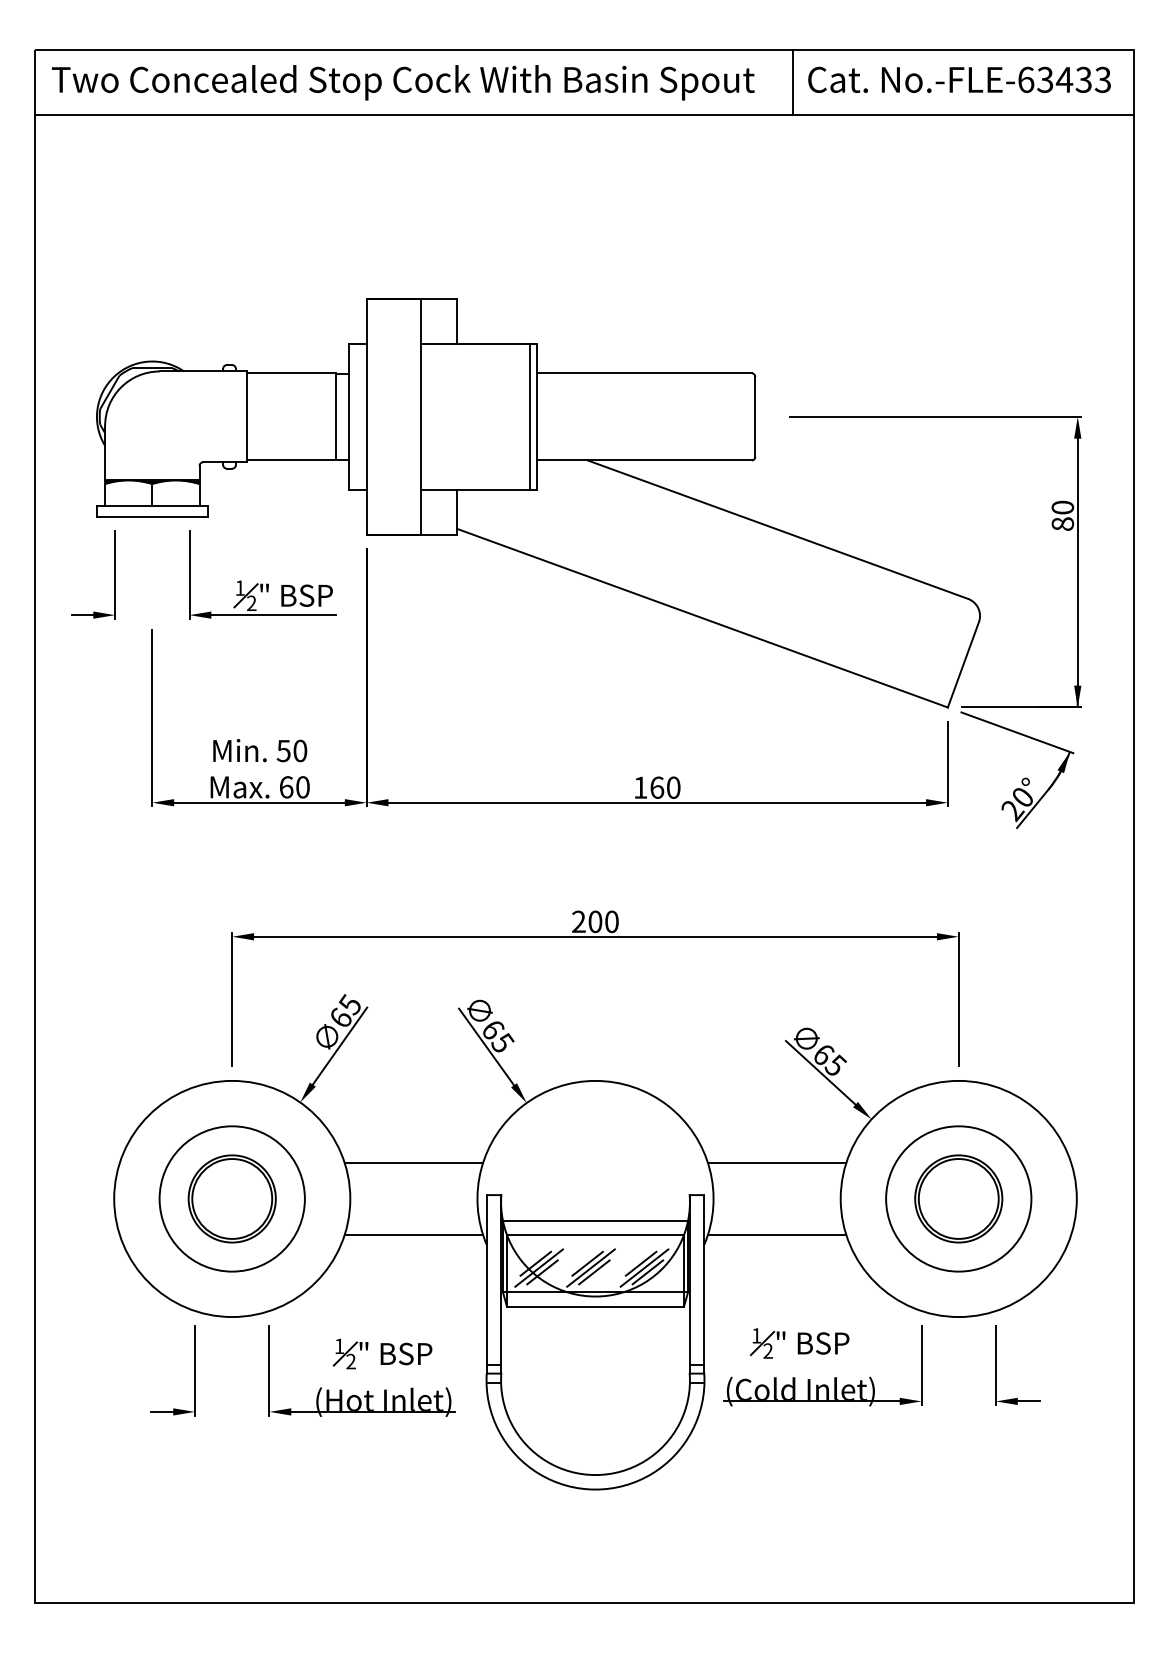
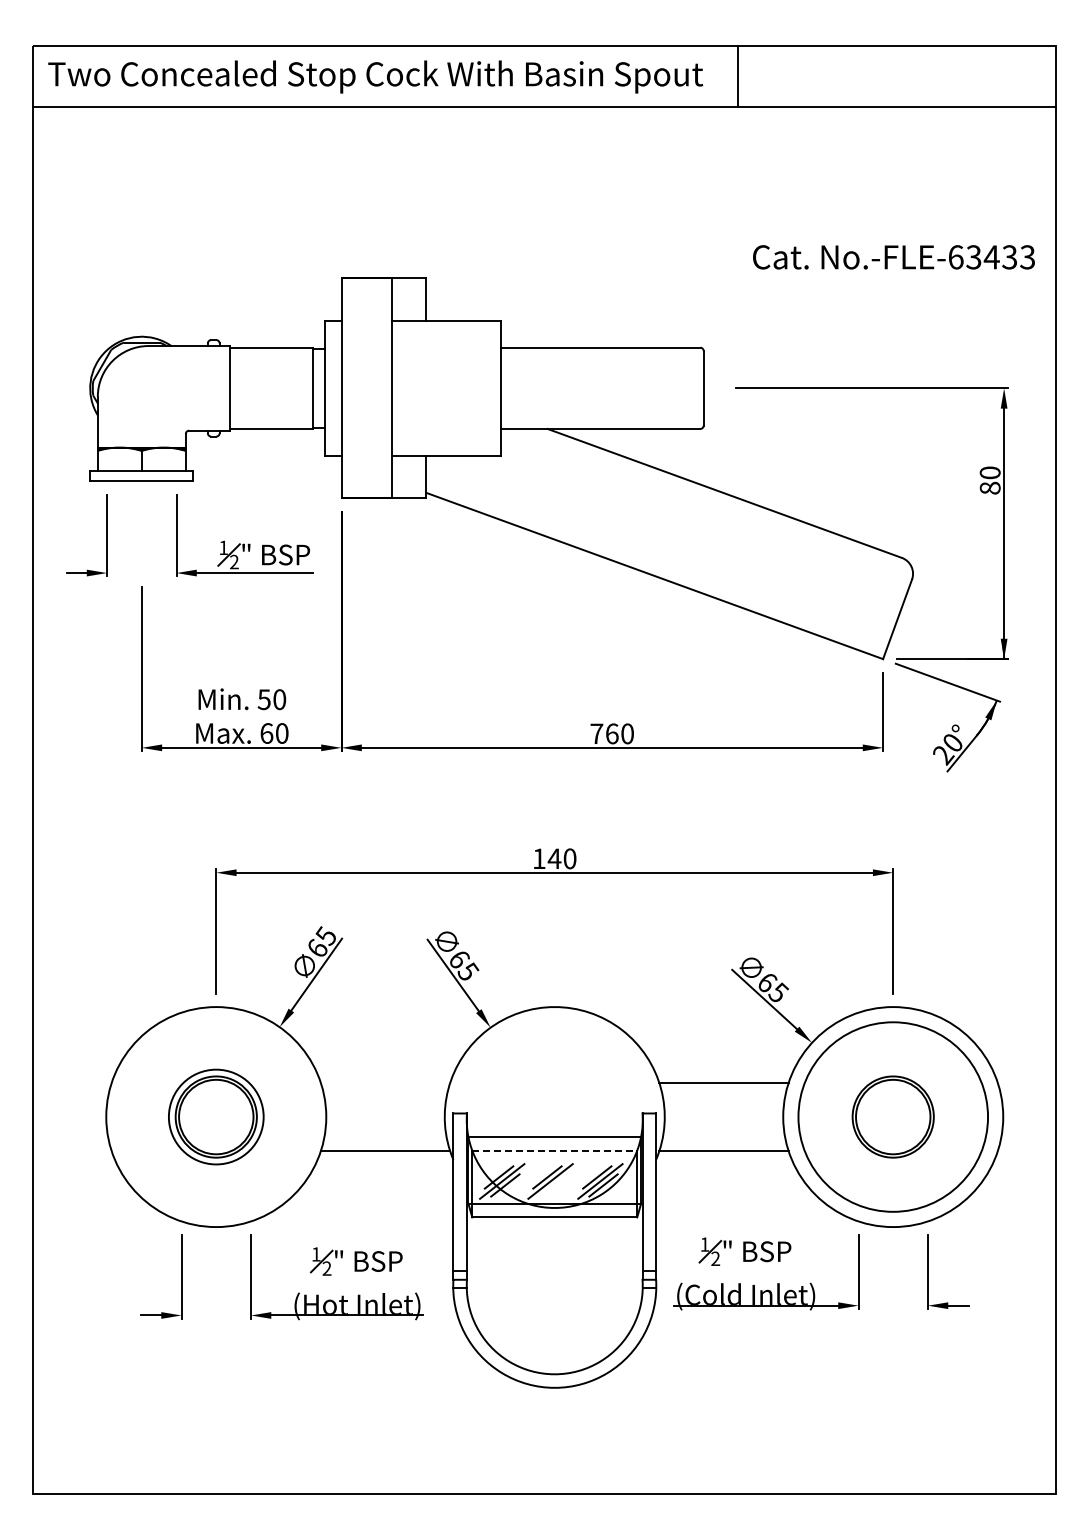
text: (959, 80) -> (893, 257), moved
line: (529, 417) -> (493, 388), removed
text: (640, 787) -> (596, 733), 160 -> 760
text: (587, 921) -> (547, 858), 200 -> 140
line: (413, 1162) -> (385, 1083), removed
circle: (231, 1198) -> (215, 1116), size x0.7
circle: (957, 1198) -> (892, 1116), size x1.4
line: (596, 1234) -> (555, 1150), solid -> dashed
line: (594, 1272) -> (553, 1185), removed

